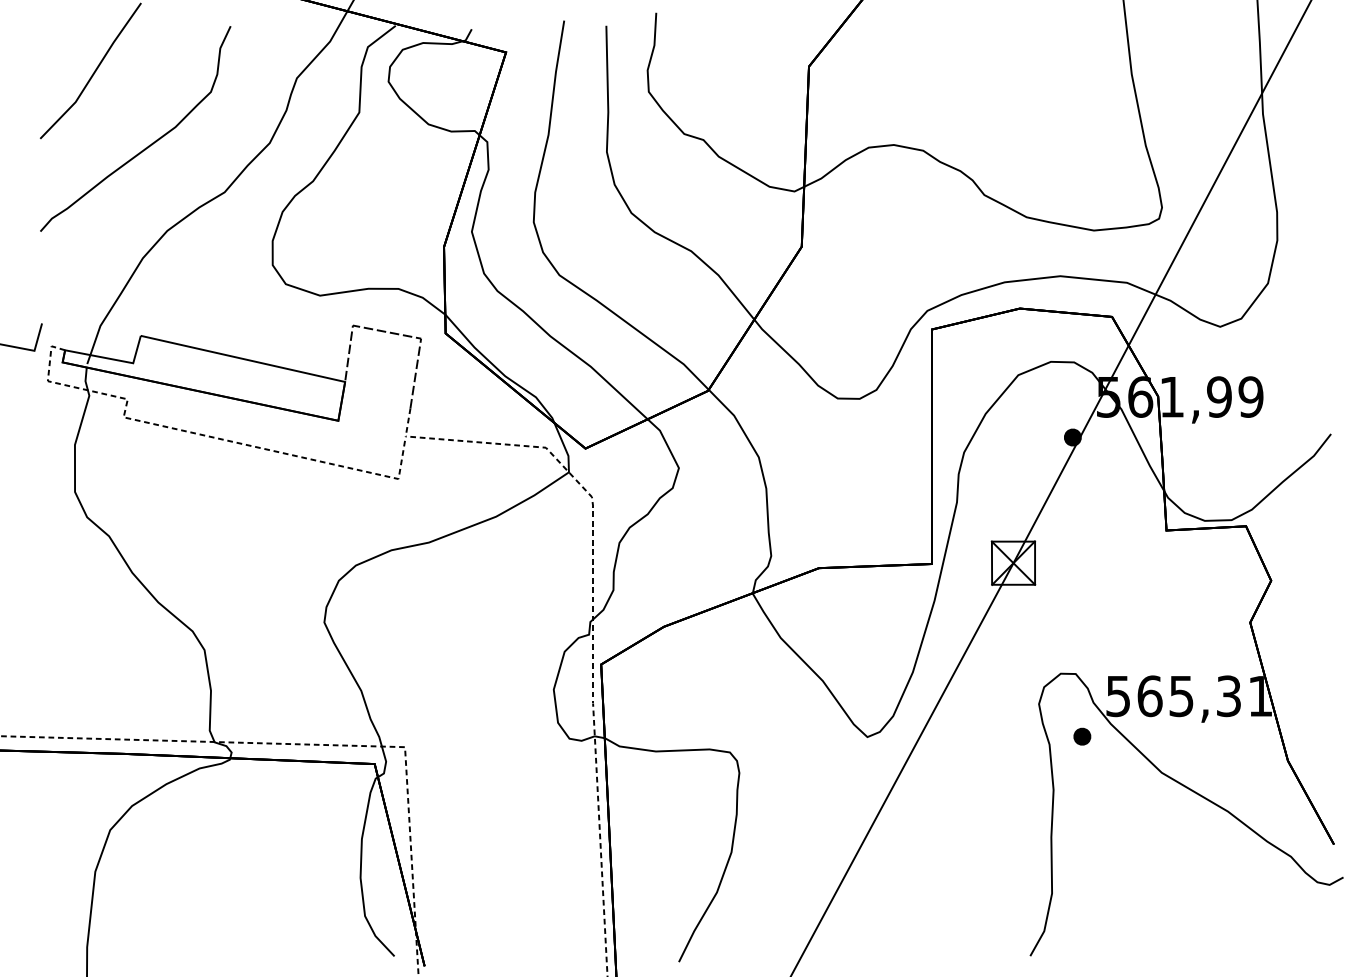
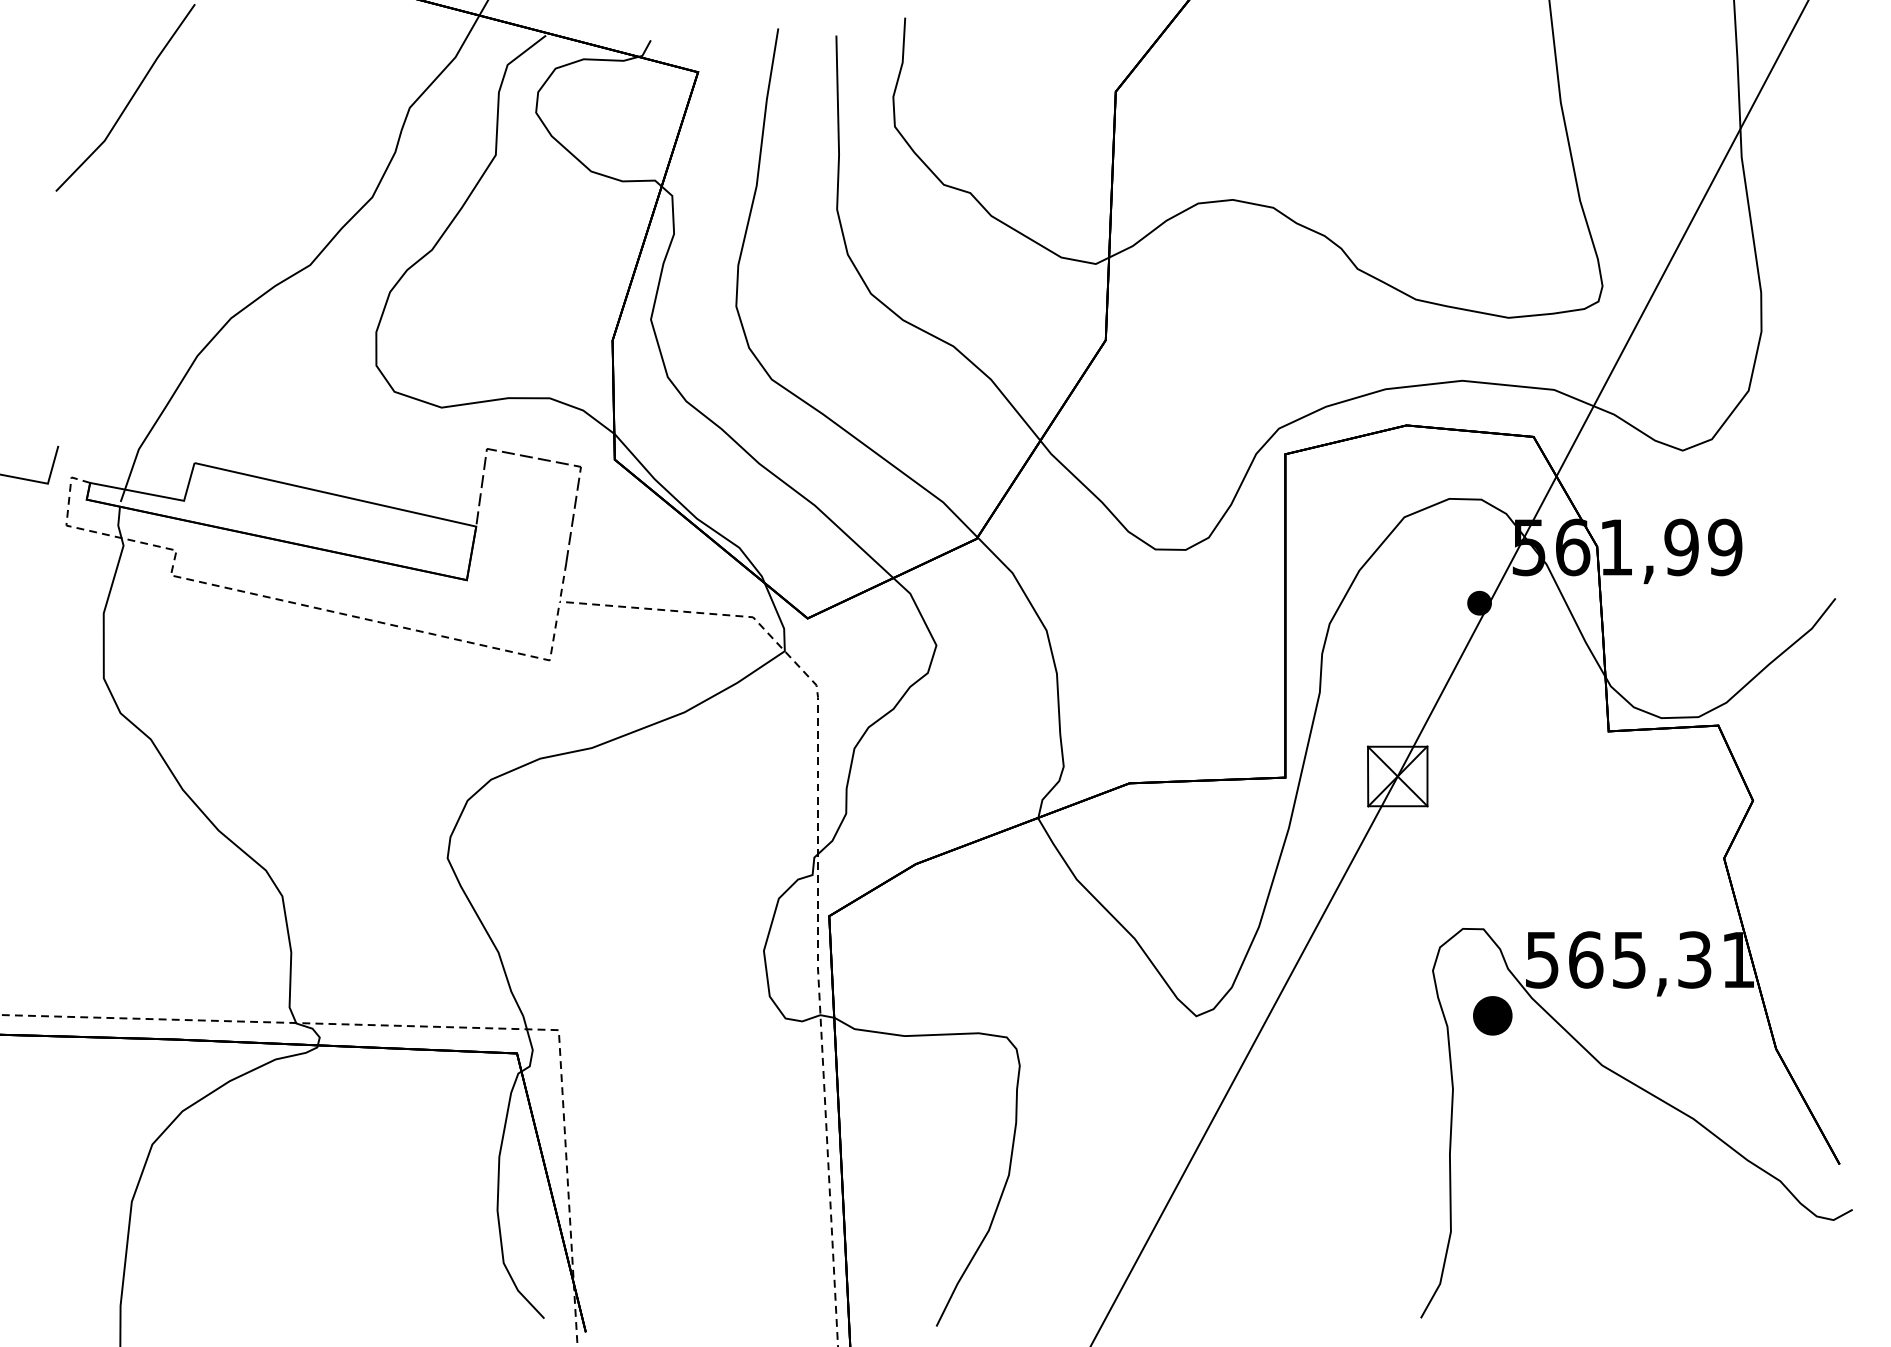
curve: (148, 146) -> (204, 201), removed
part: (1082, 736) -> (1492, 1015), size x1.6

